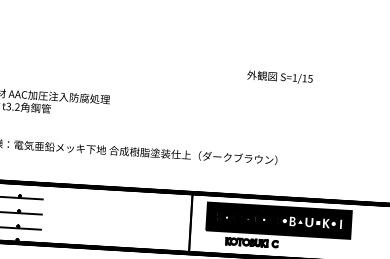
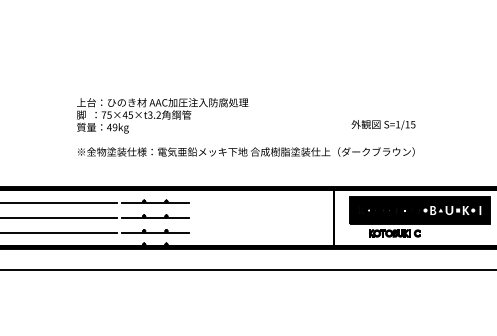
text: (279, 77) -> (383, 125), moved

